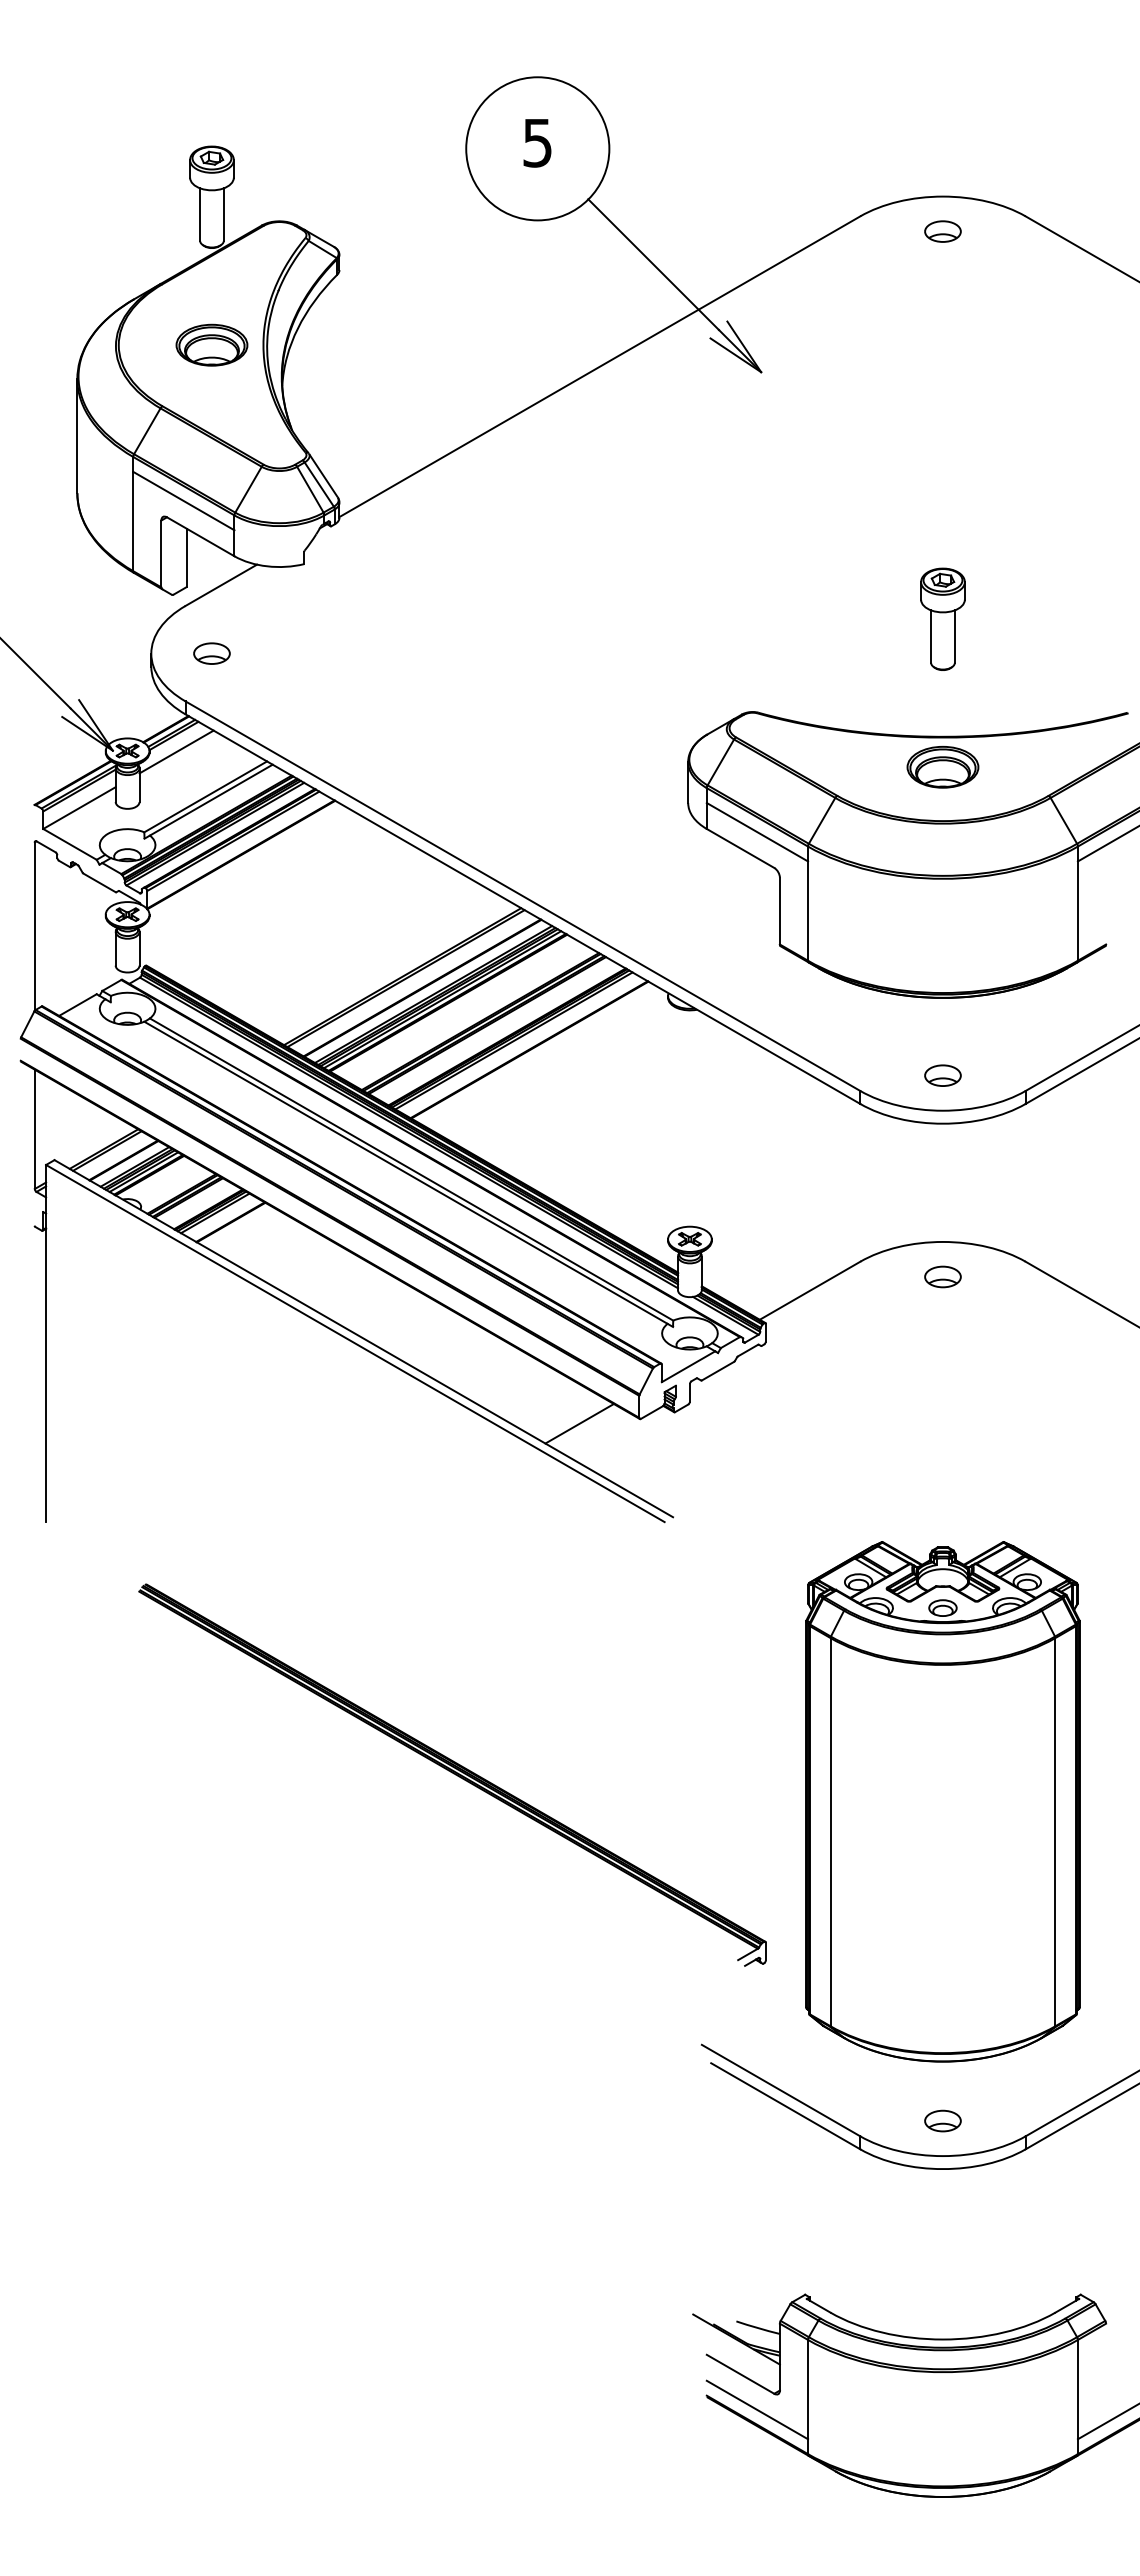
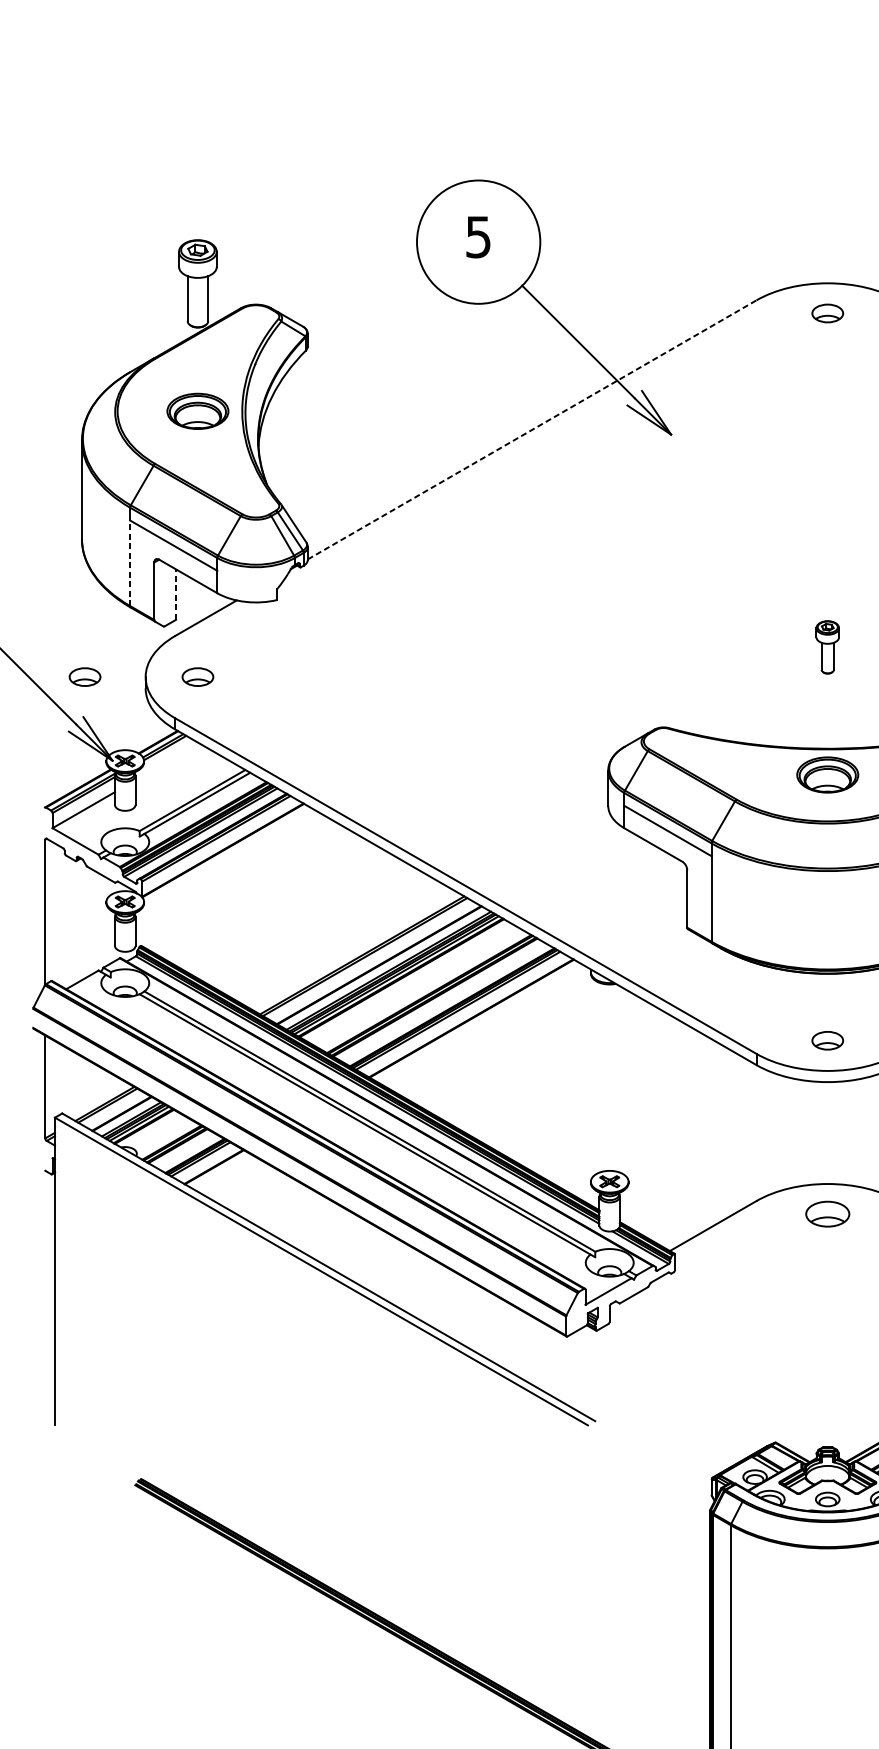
line: (599, 366) -> (531, 429), solid -> dashed
line: (133, 521) -> (130, 563), solid -> dashed
line: (186, 557) -> (175, 594), solid -> dashed
part: (942, 618) -> (827, 646), size x0.6
part: (80, 653) -> (84, 676), added
line: (176, 751) -> (167, 761), removed
part: (942, 1276) -> (827, 1213), size x1.4
line: (579, 1423) -> (514, 1340), removed

